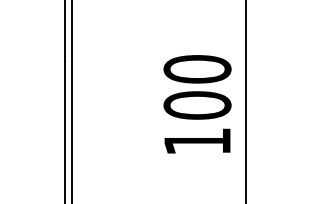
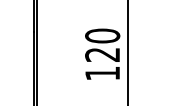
text: (197, 104) -> (102, 54), 100 -> 120

